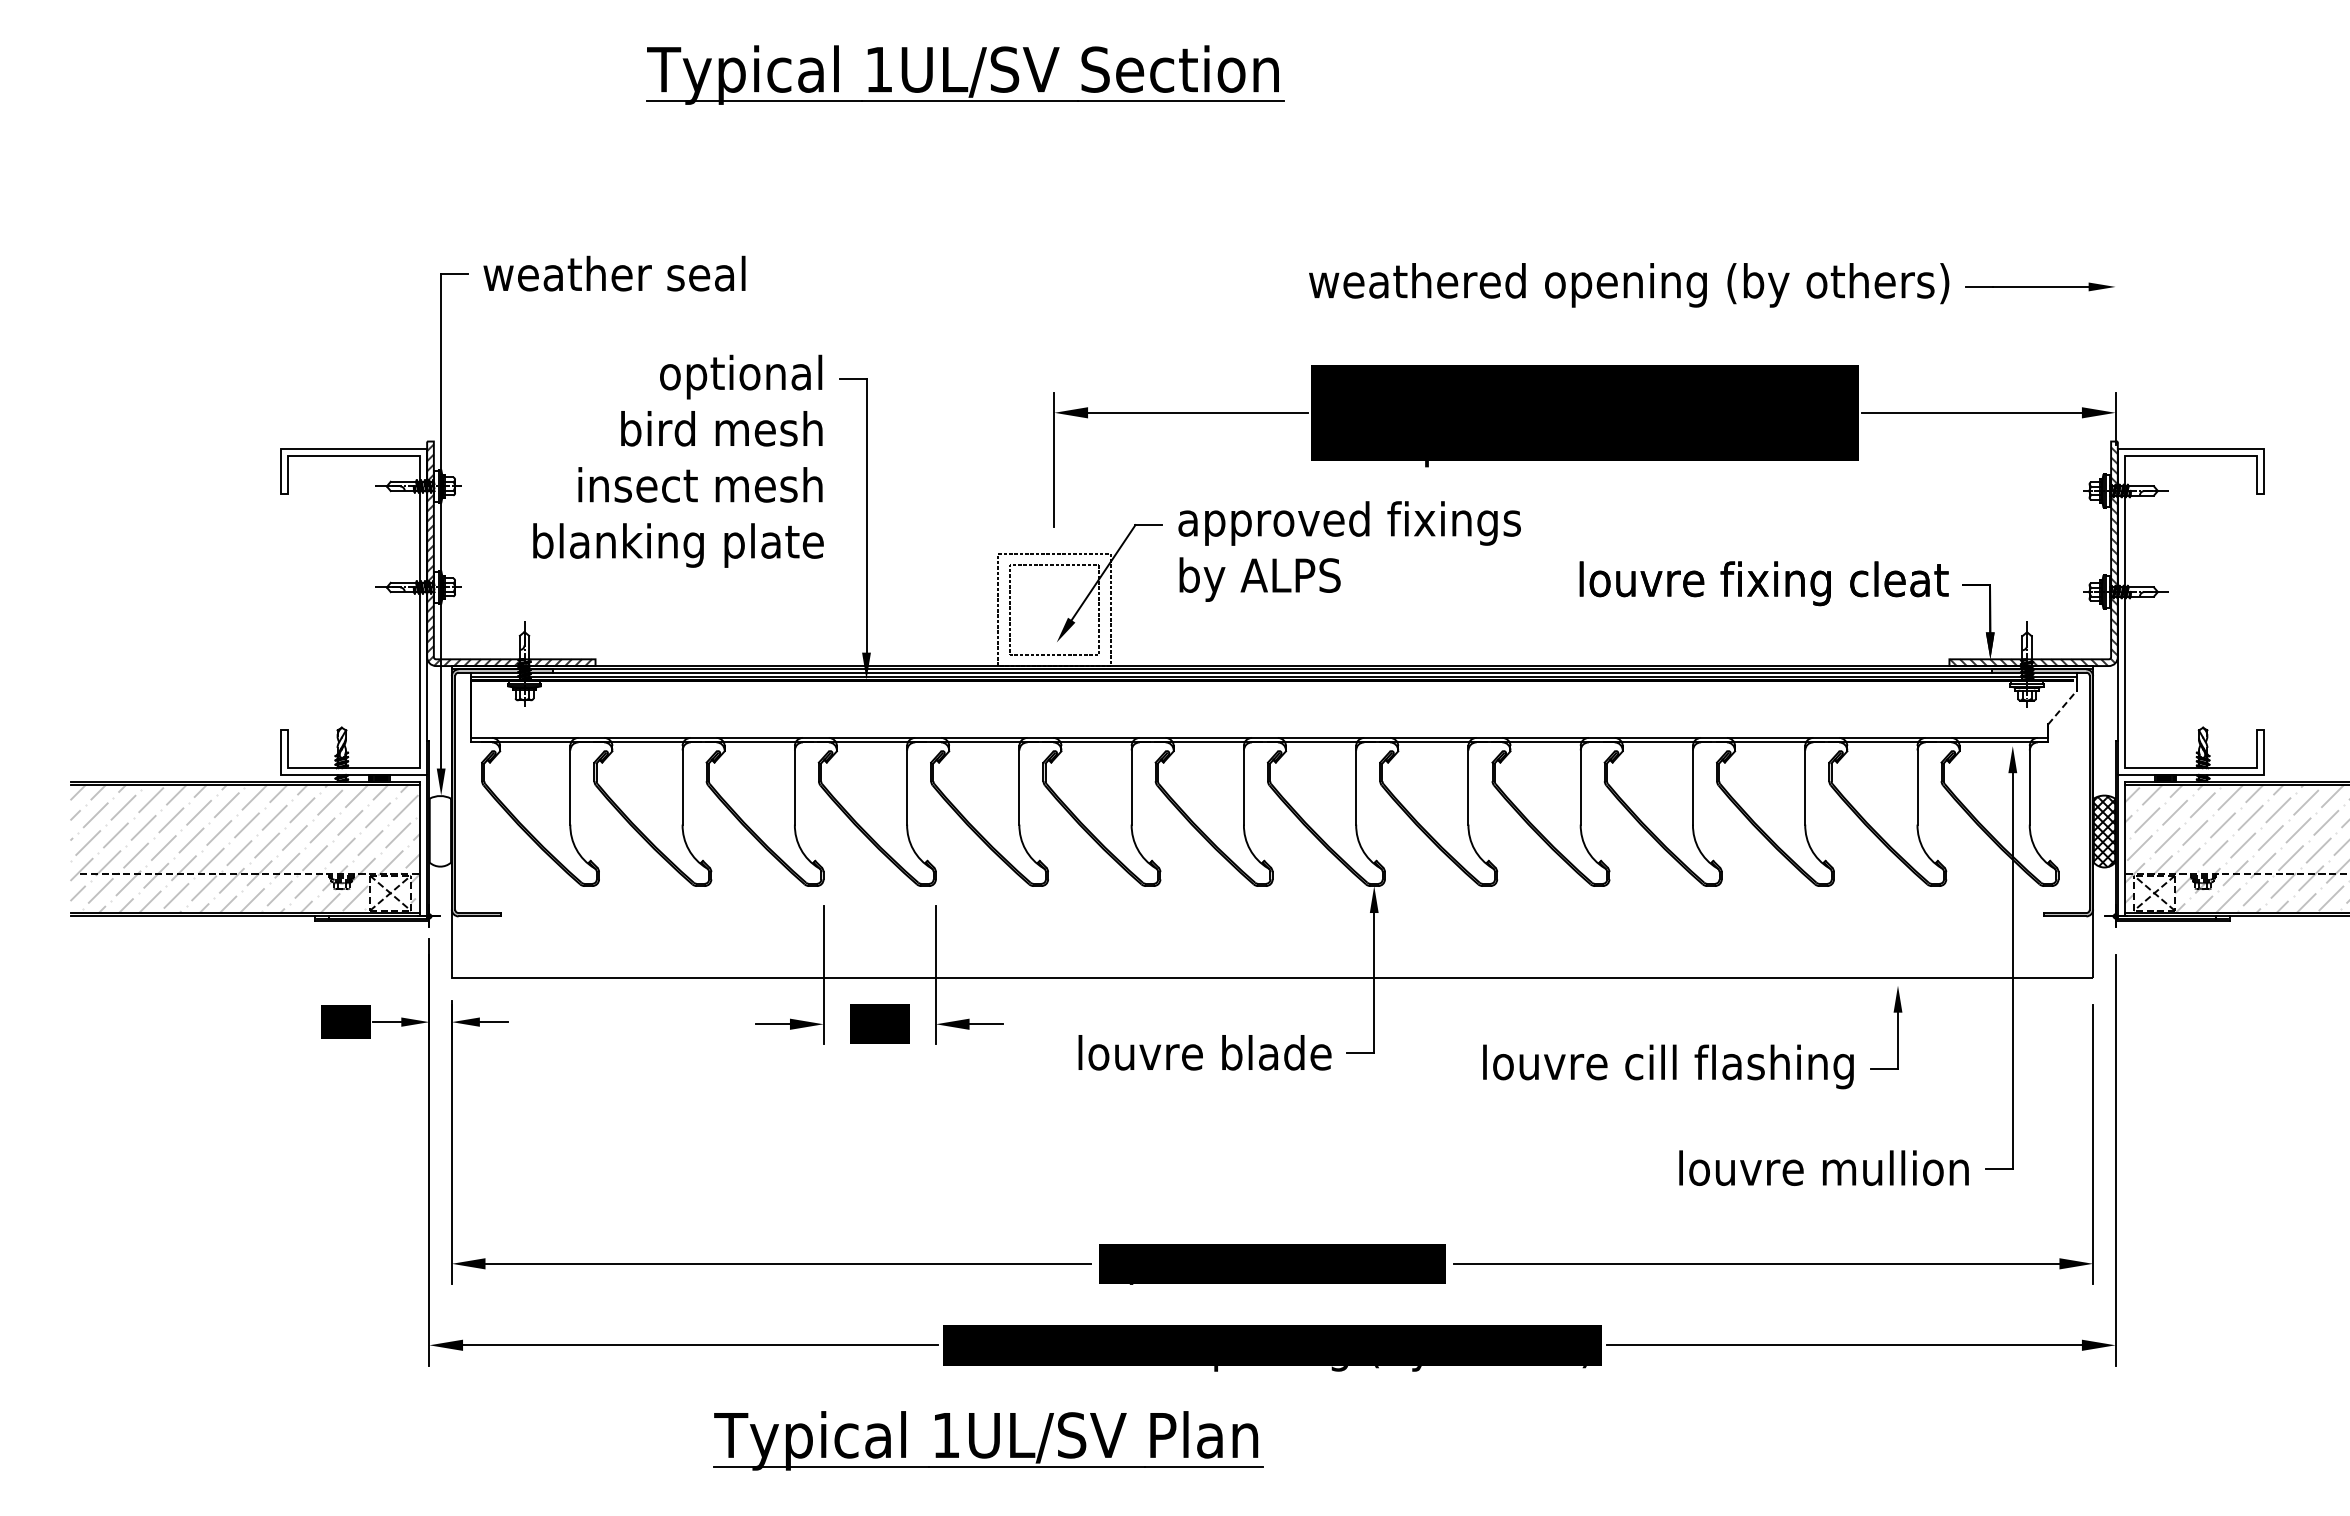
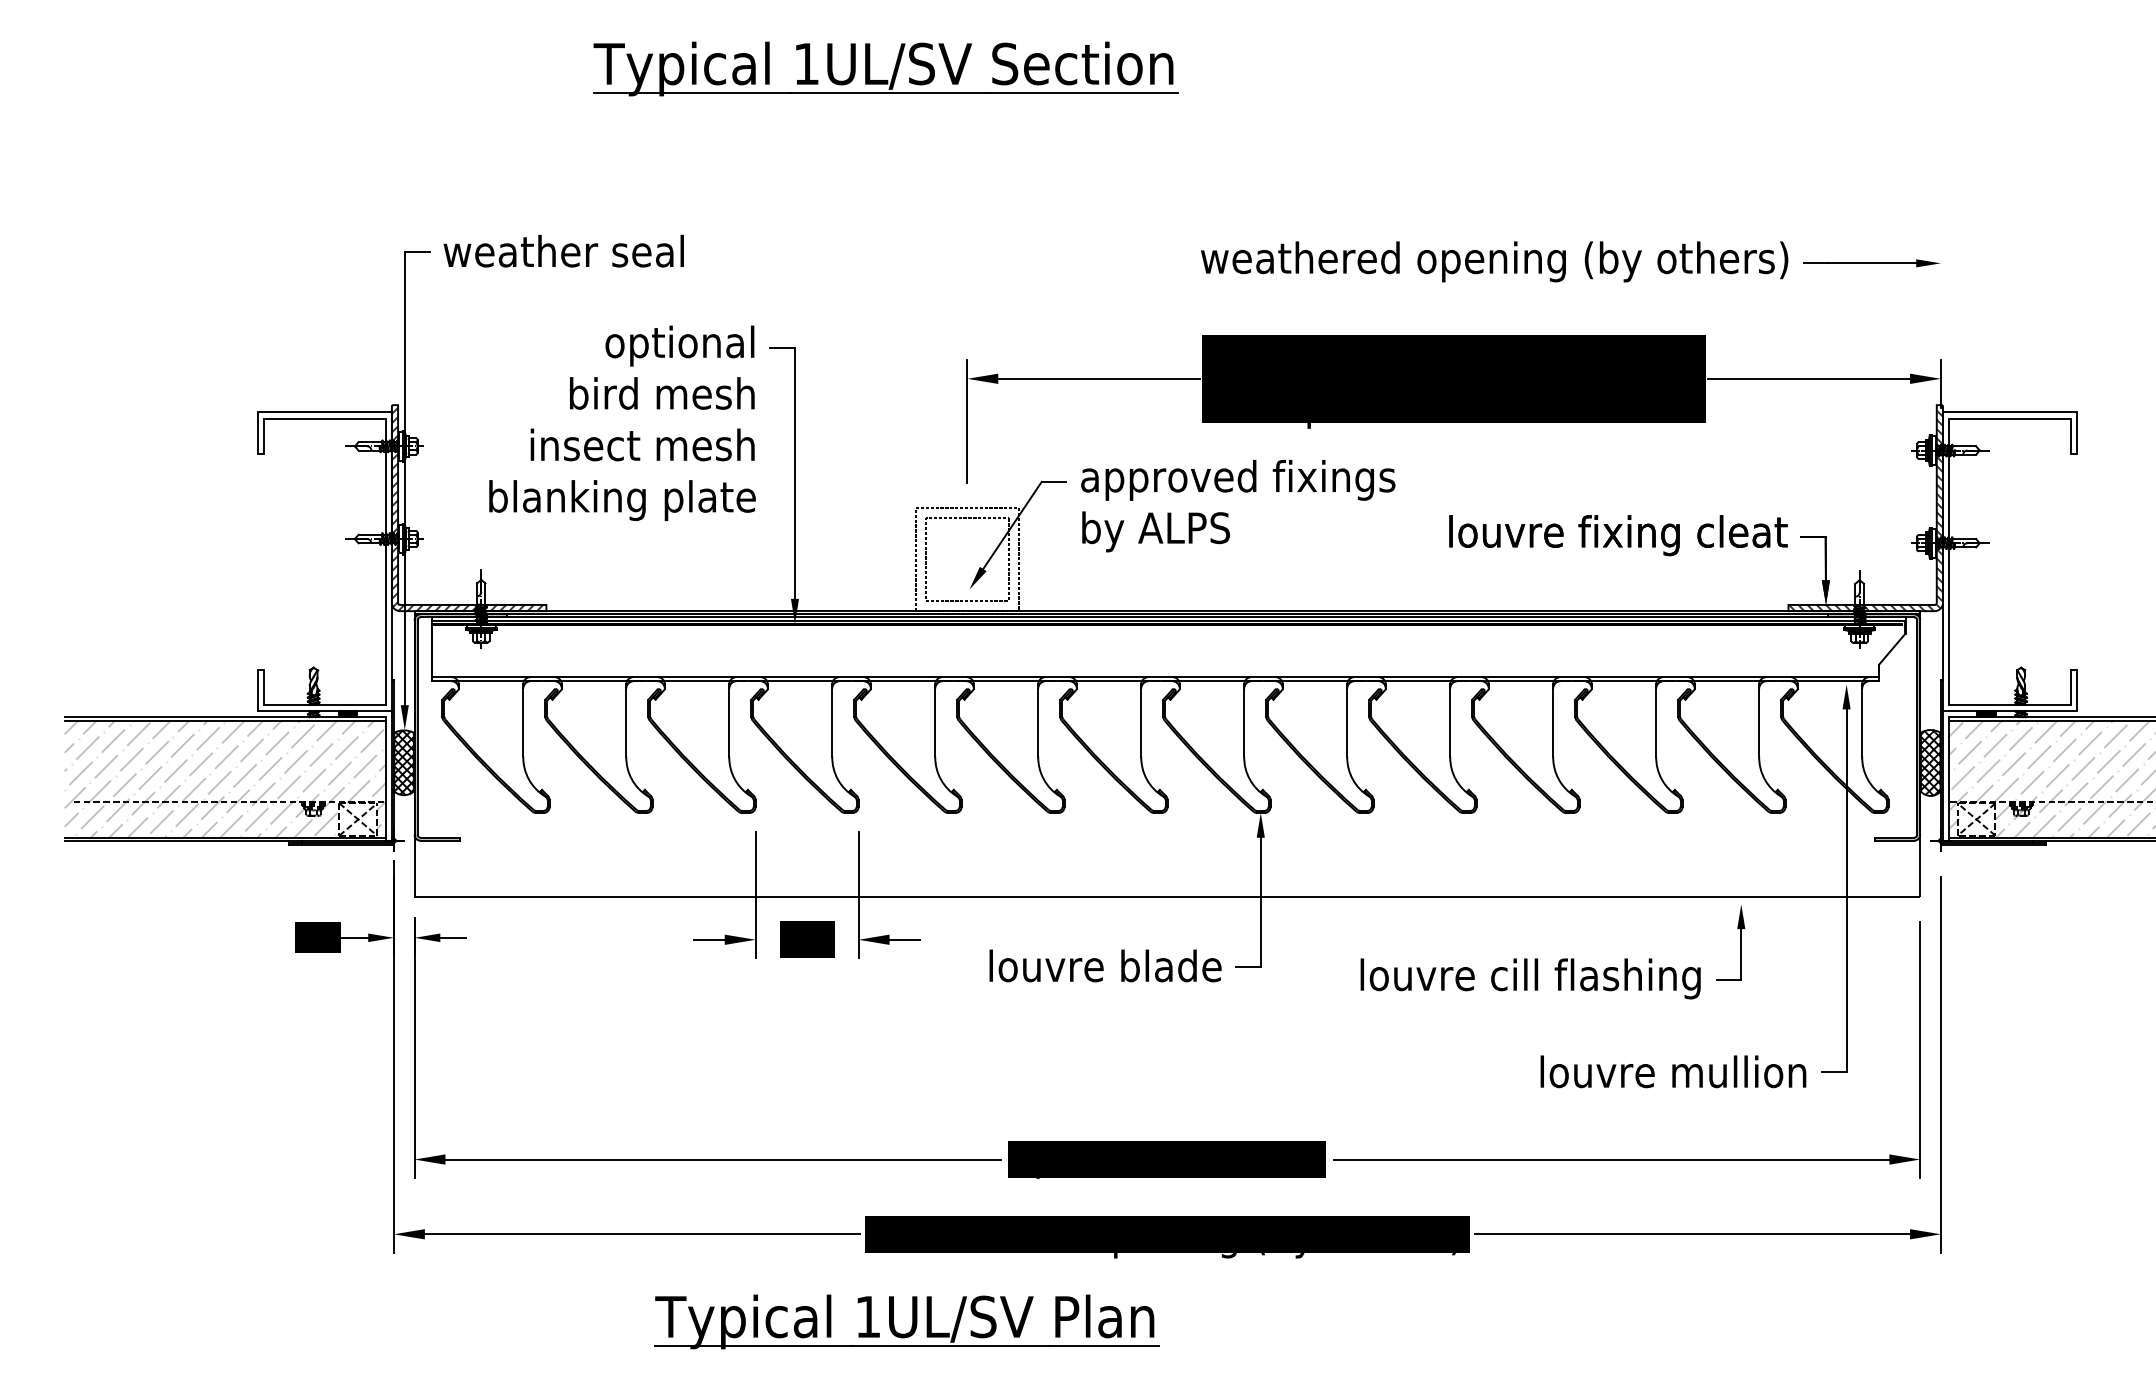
line: (2062, 707) -> (1892, 649), dashed -> solid
hatch: (440, 831) -> (404, 762), added

